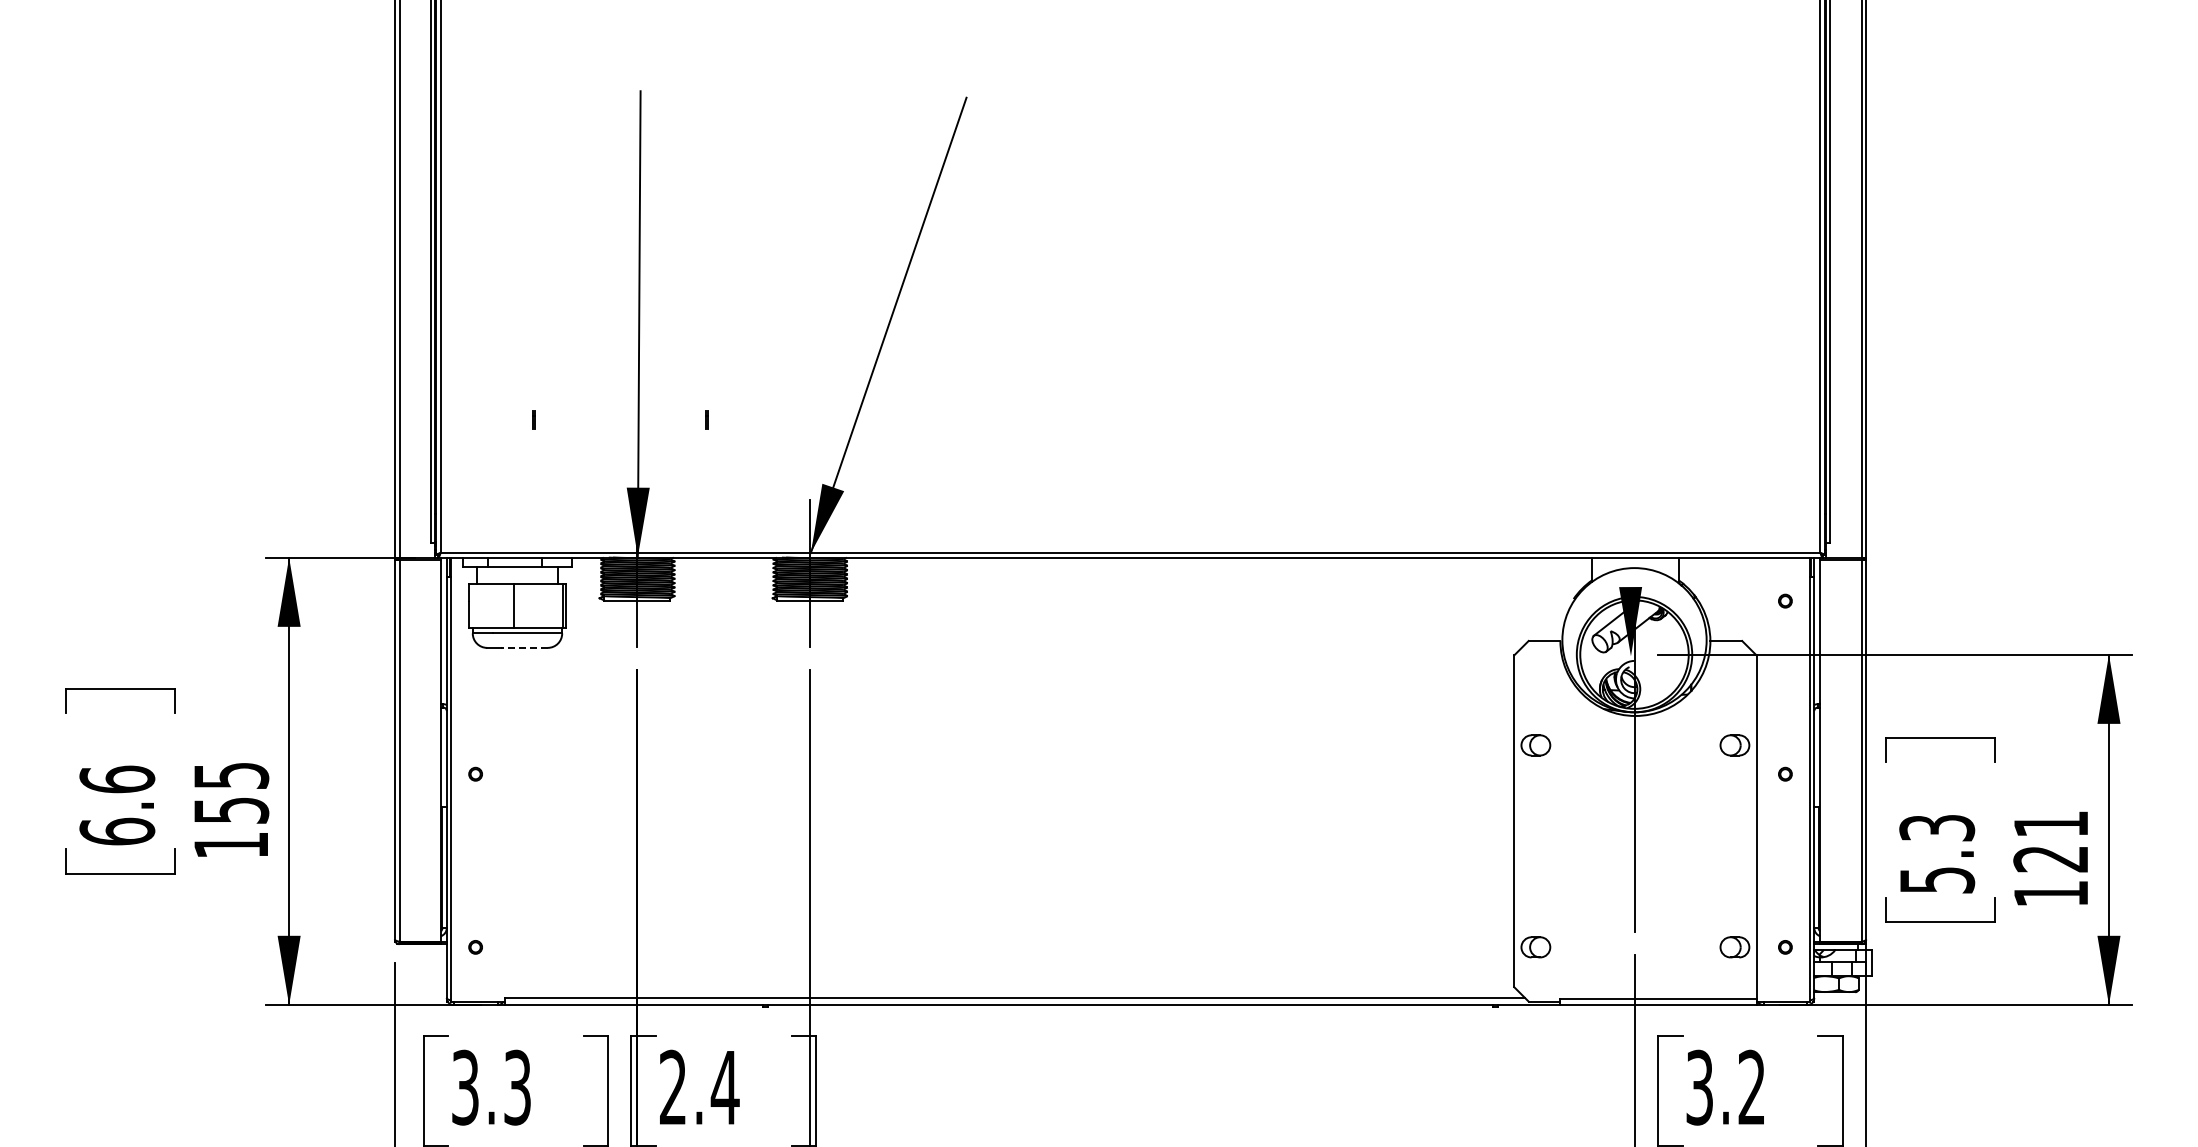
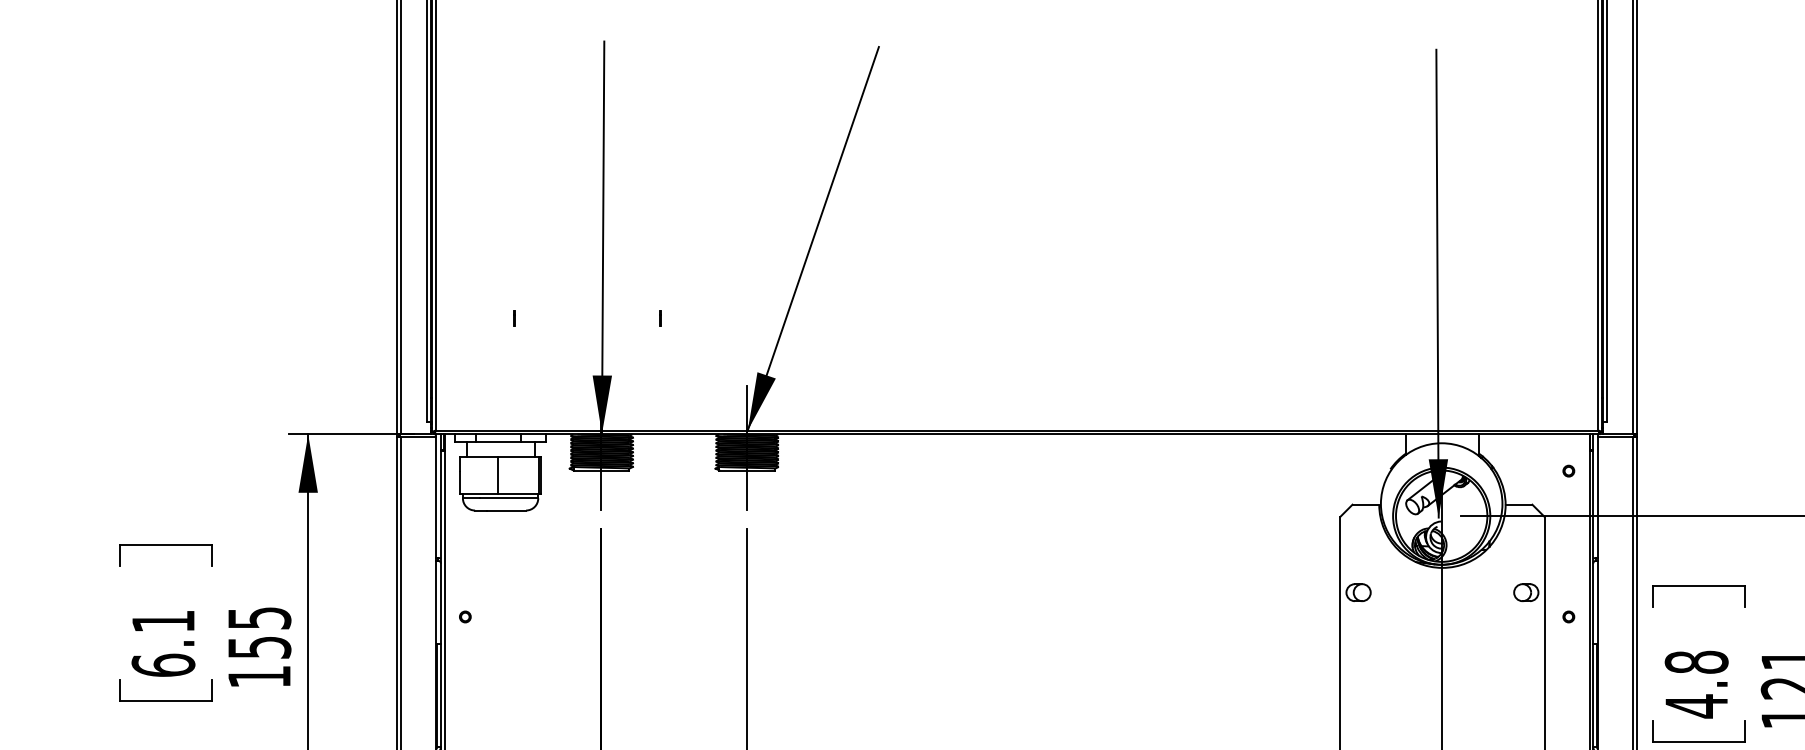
line: (1629, 378) -> (1437, 283), added
line: (523, 647) -> (505, 510), dashed -> solid
text: (117, 779) -> (163, 621), 6.6 -> 6.1
text: (1937, 854) -> (1696, 684), 5.3 -> 4.8

